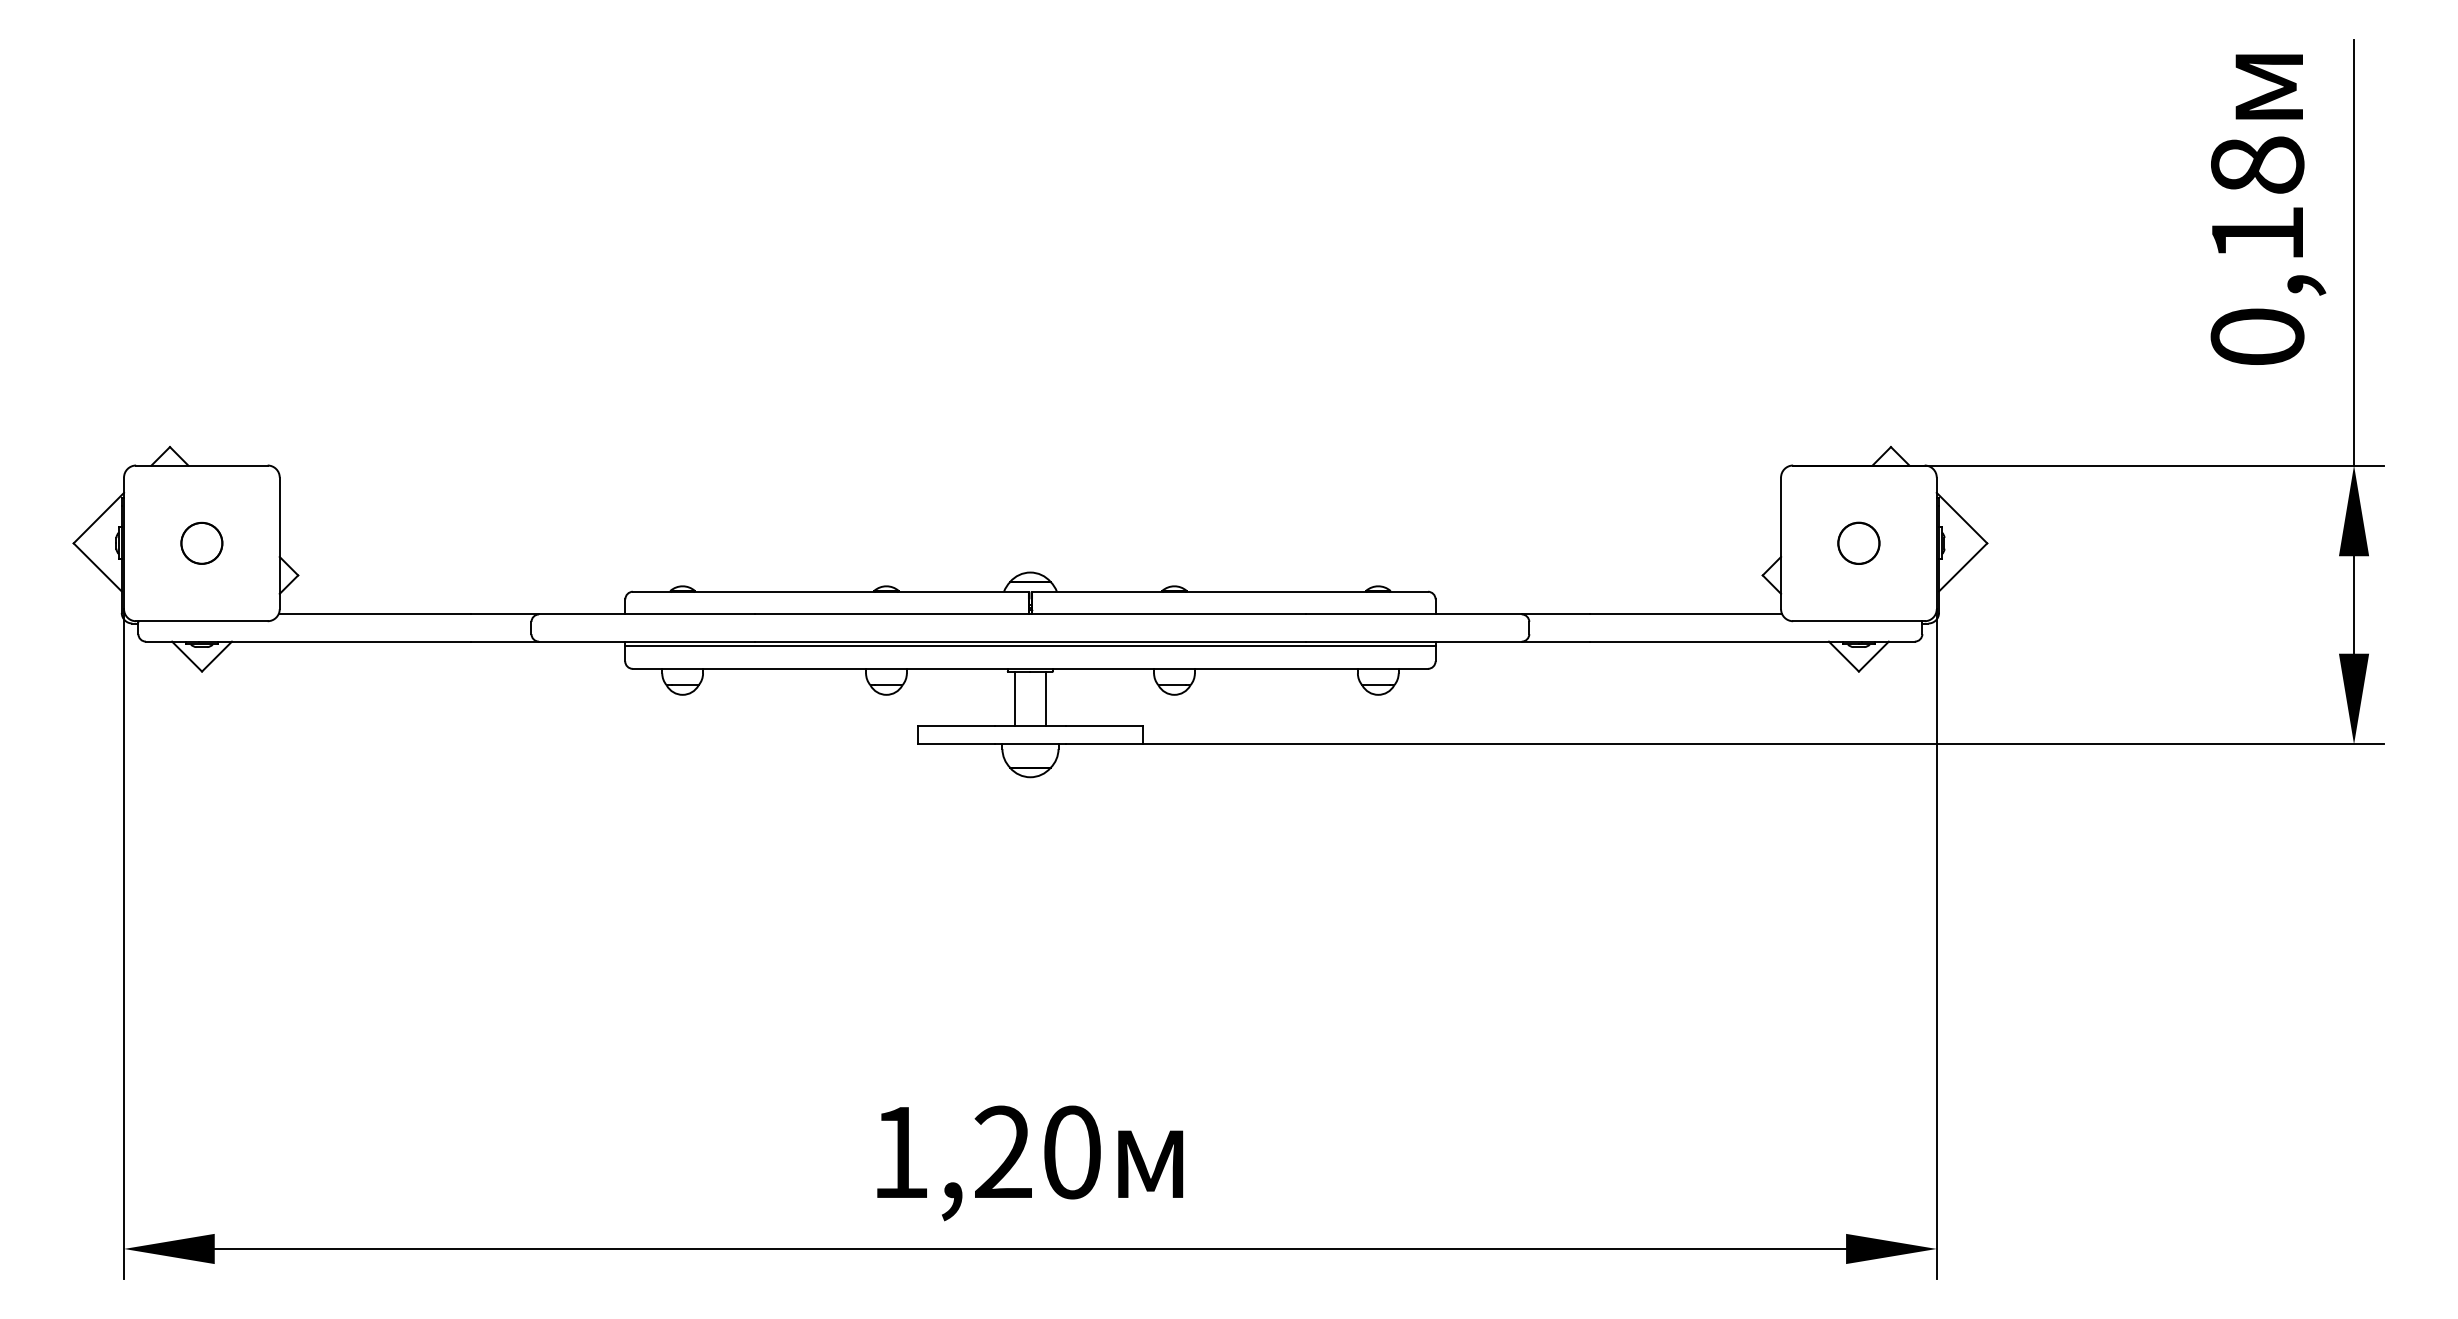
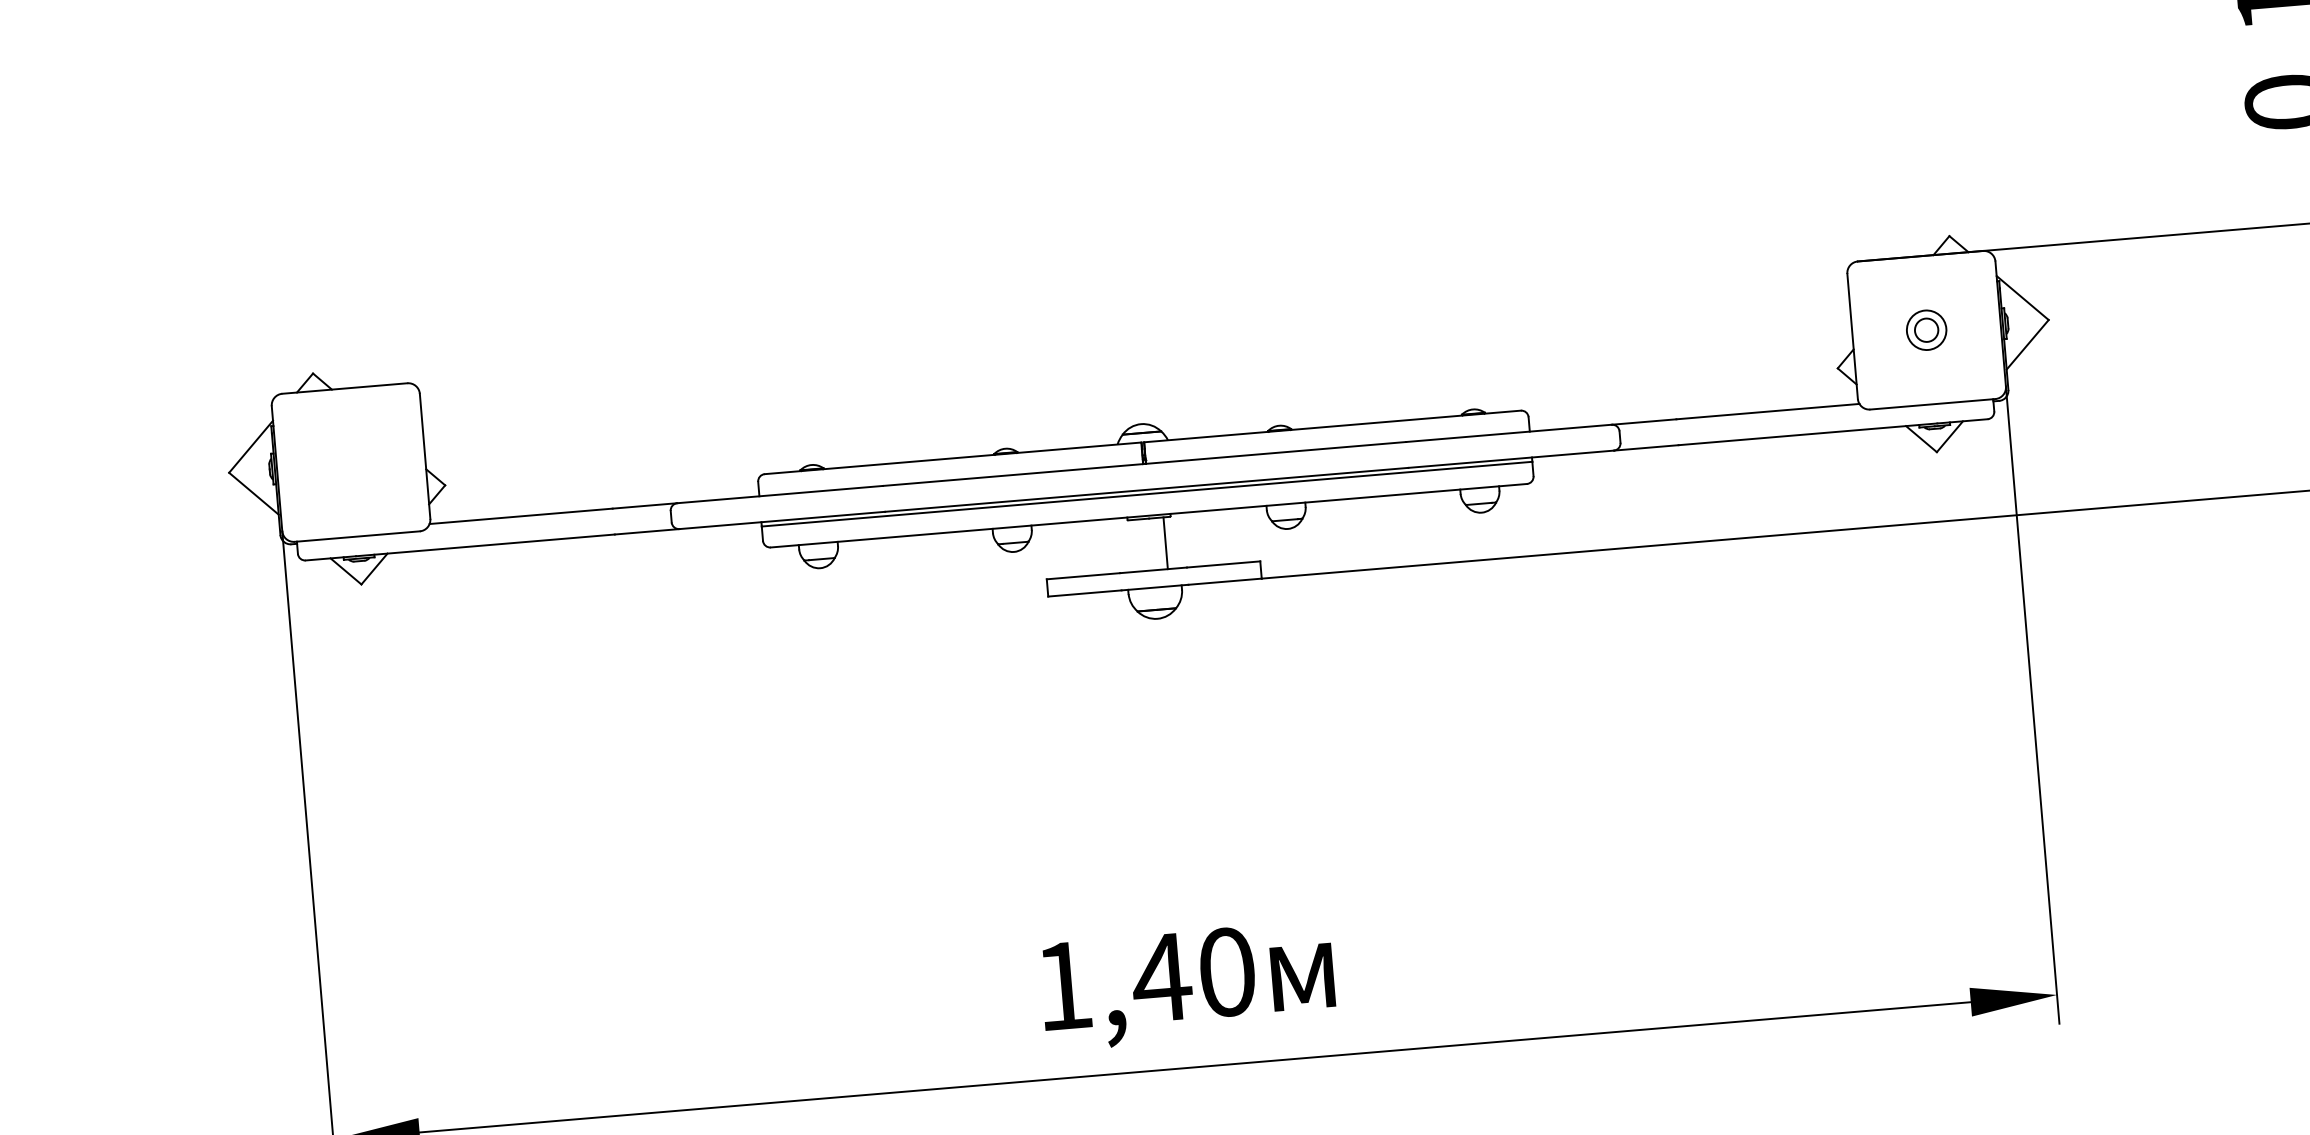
circle: (201, 542) -> (350, 461), removed
circle: (1858, 542) -> (1926, 329), size x0.6
line: (1015, 698) -> (1137, 545), removed
text: (1003, 1151) -> (1161, 976), 1,20 -> 1,40

